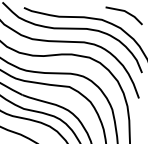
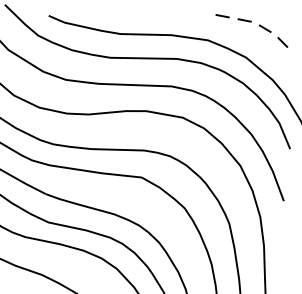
line: (126, 11) -> (258, 23), solid -> dashed

